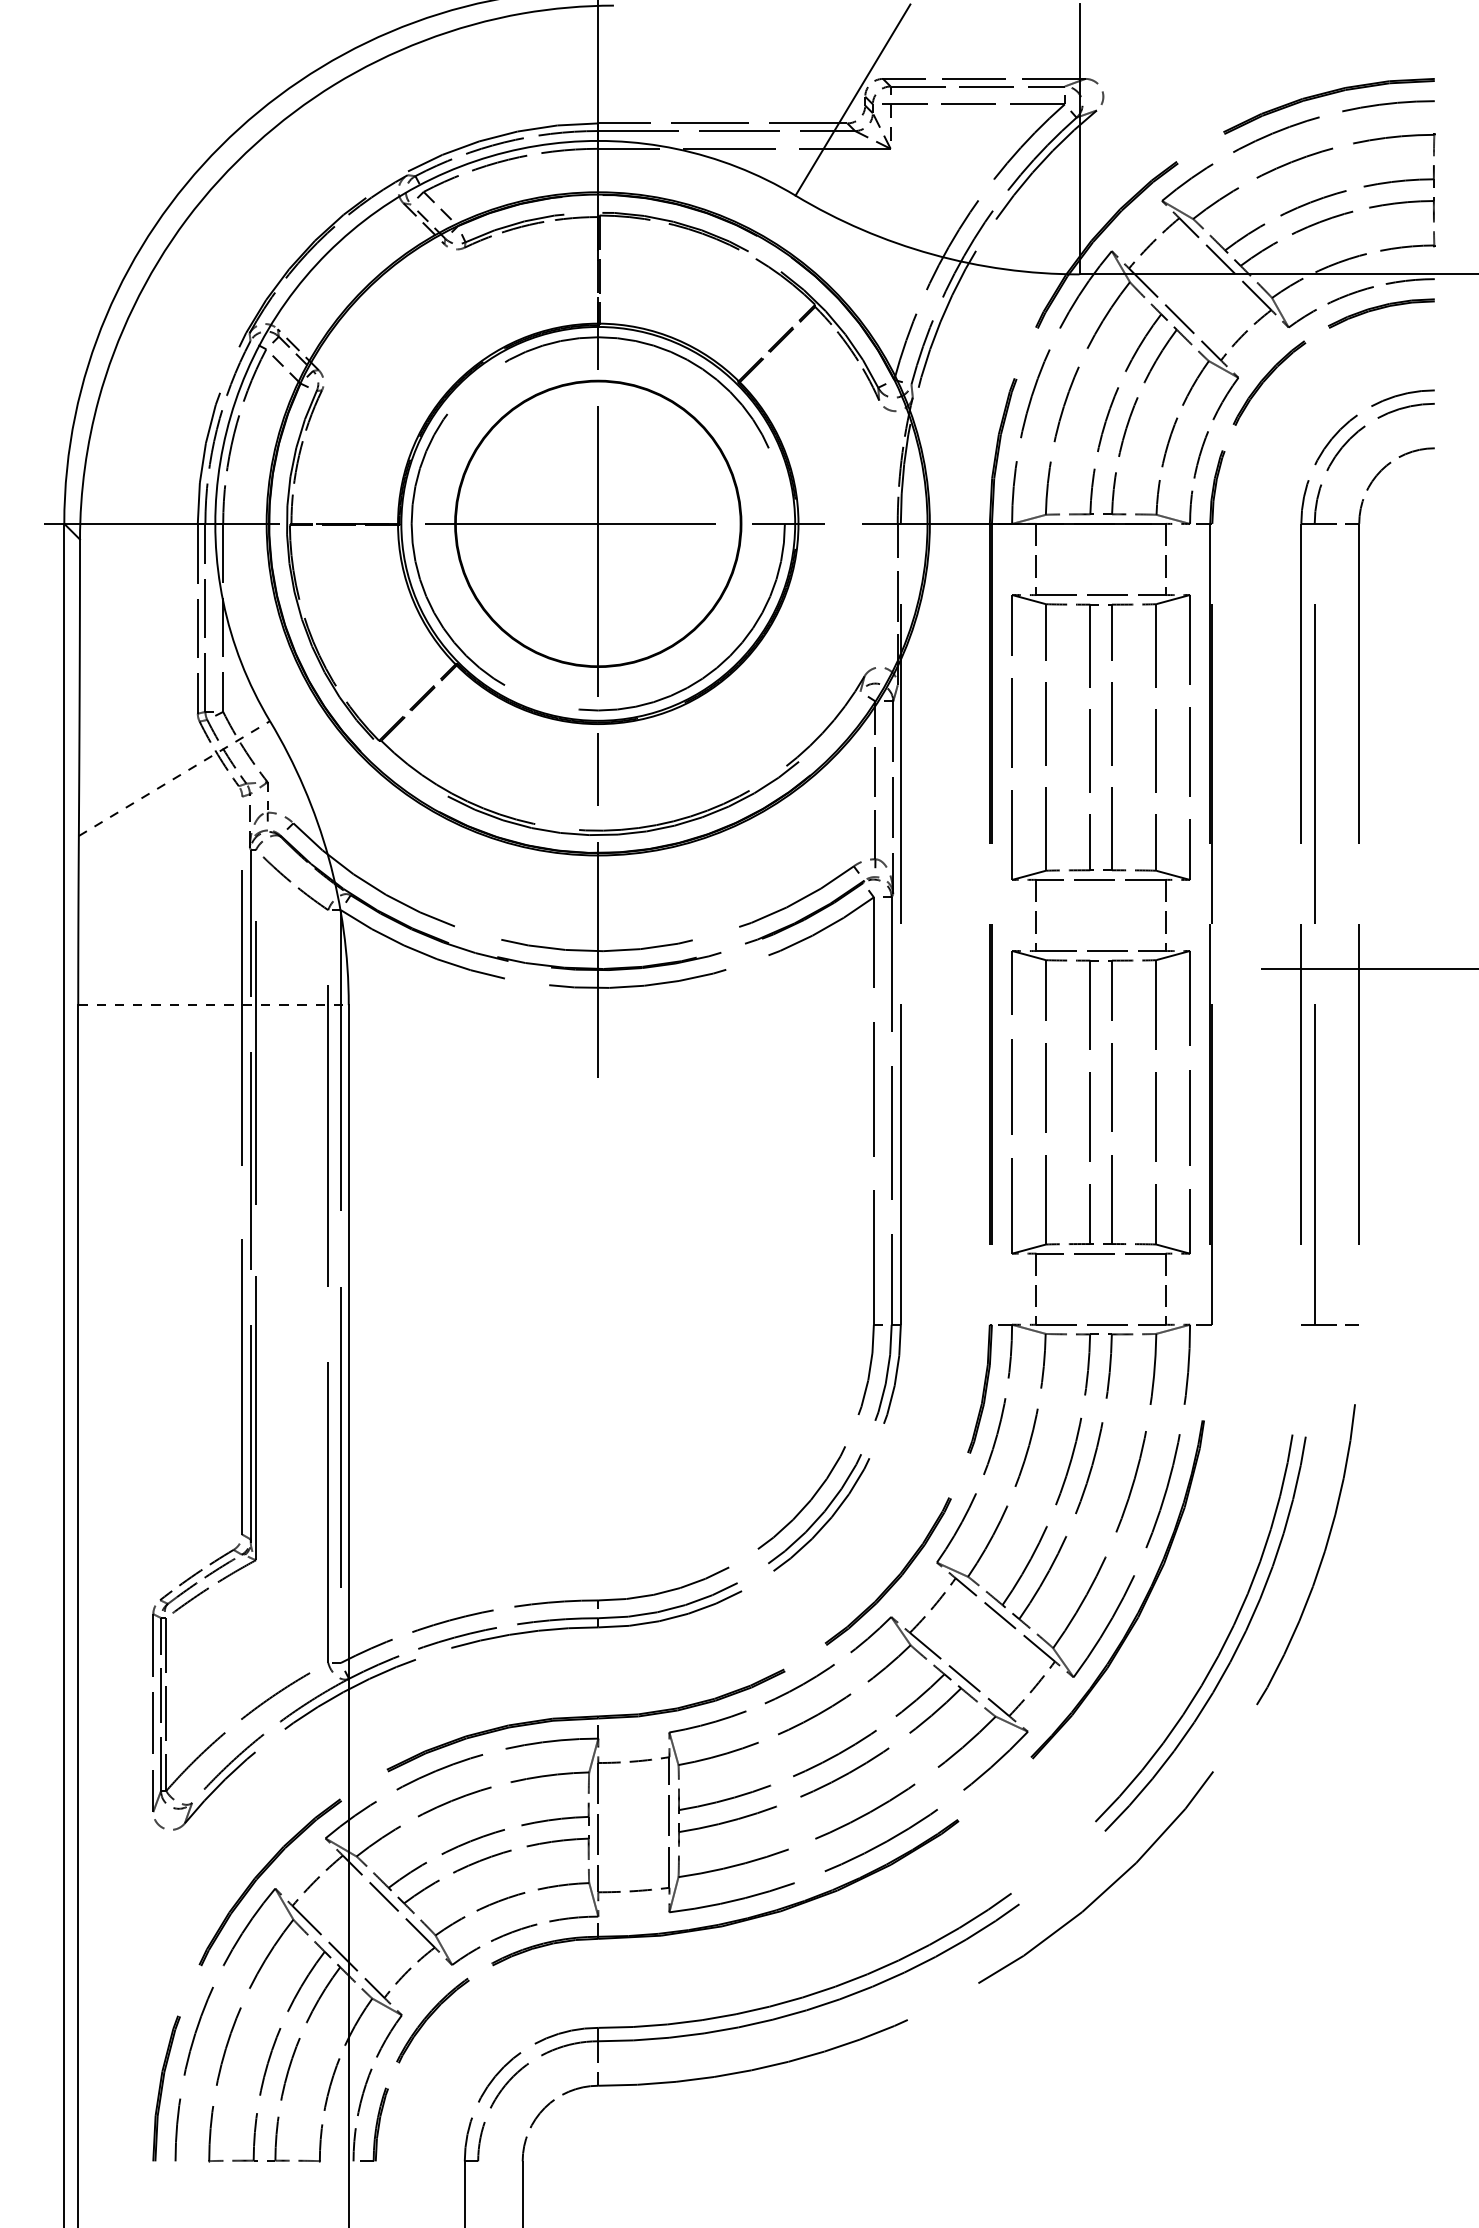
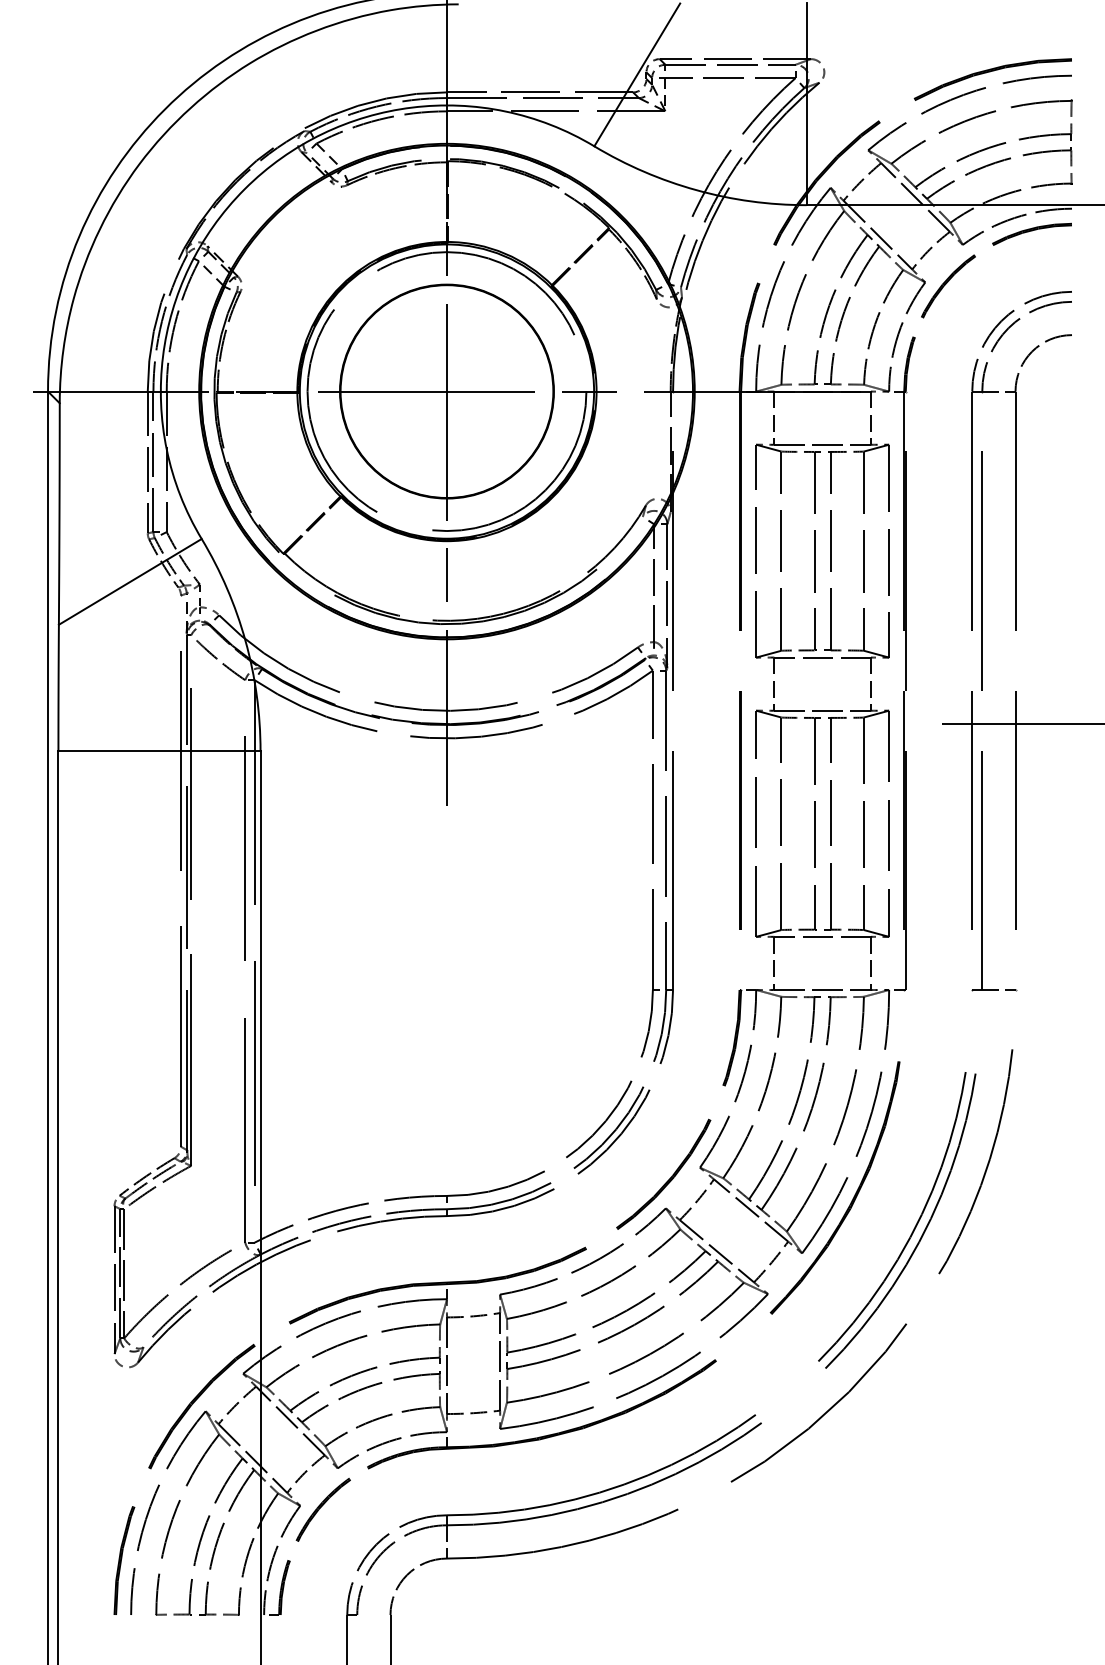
line: (174, 778) -> (130, 581), dashed -> solid
line: (214, 1005) -> (160, 751), dashed -> solid

